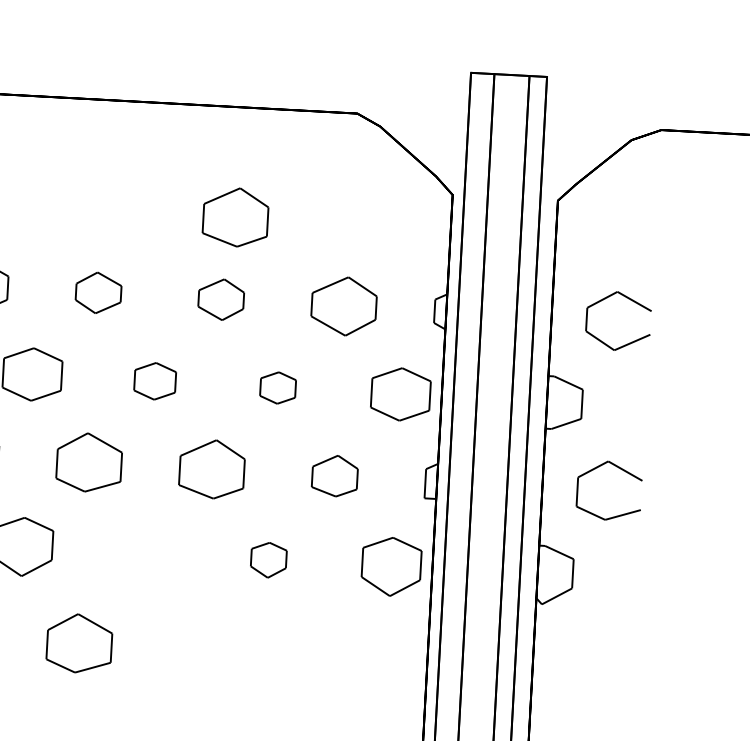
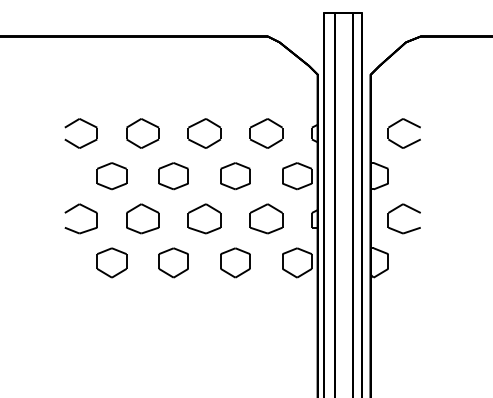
part: (235, 216) -> (209, 91), removed
part: (97, 292) -> (142, 133), size x1.43
part: (221, 299) -> (204, 133), size x1.43
part: (154, 381) -> (173, 176), size x1.43
part: (278, 388) -> (235, 176), size x1.67
part: (335, 475) -> (266, 218), size x1.43
part: (145, 552) -> (173, 262), added
part: (268, 559) -> (235, 262), size x1.67
part: (78, 642) -> (142, 309), removed

